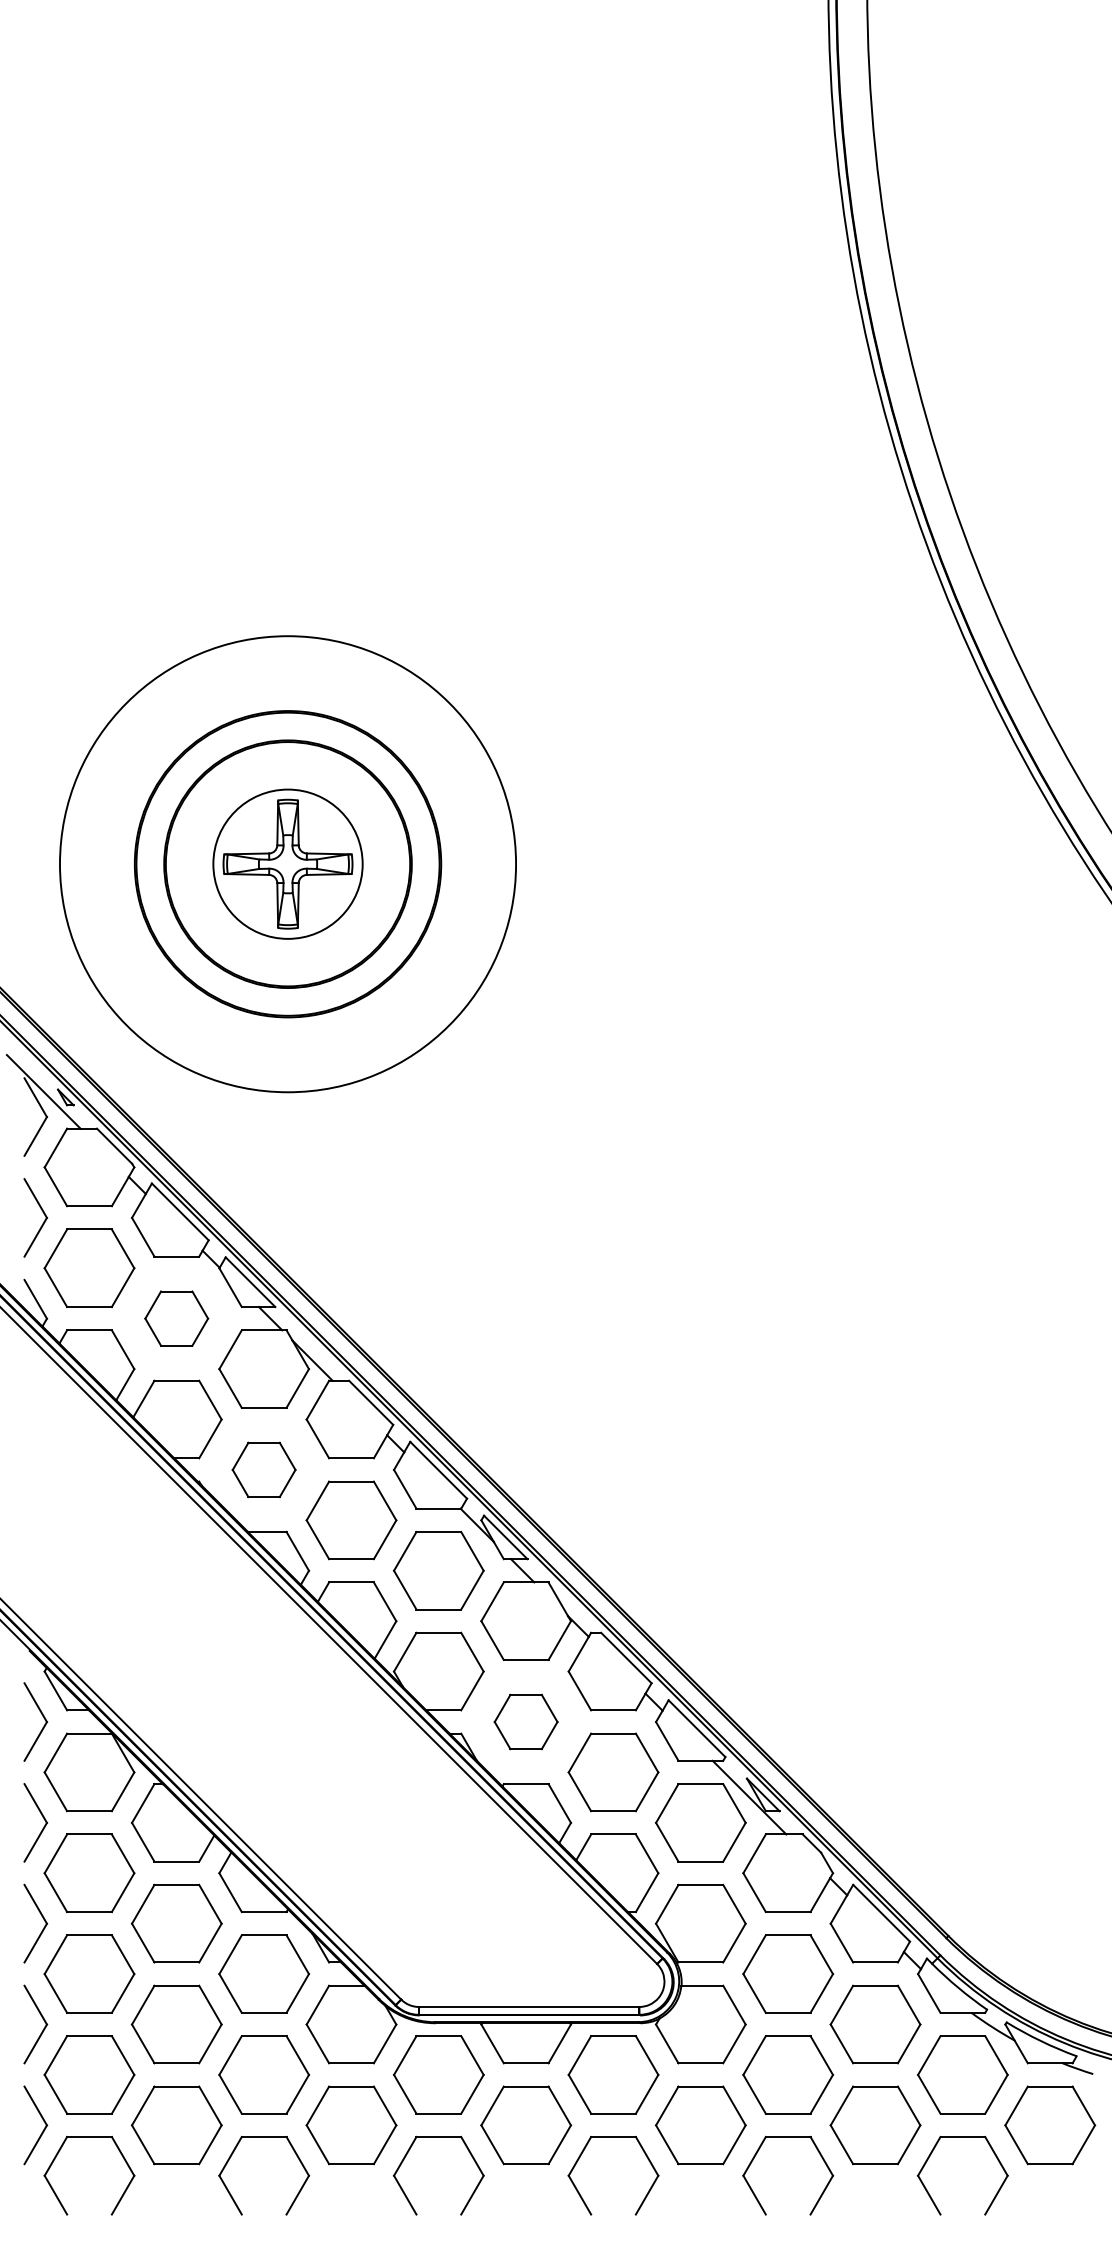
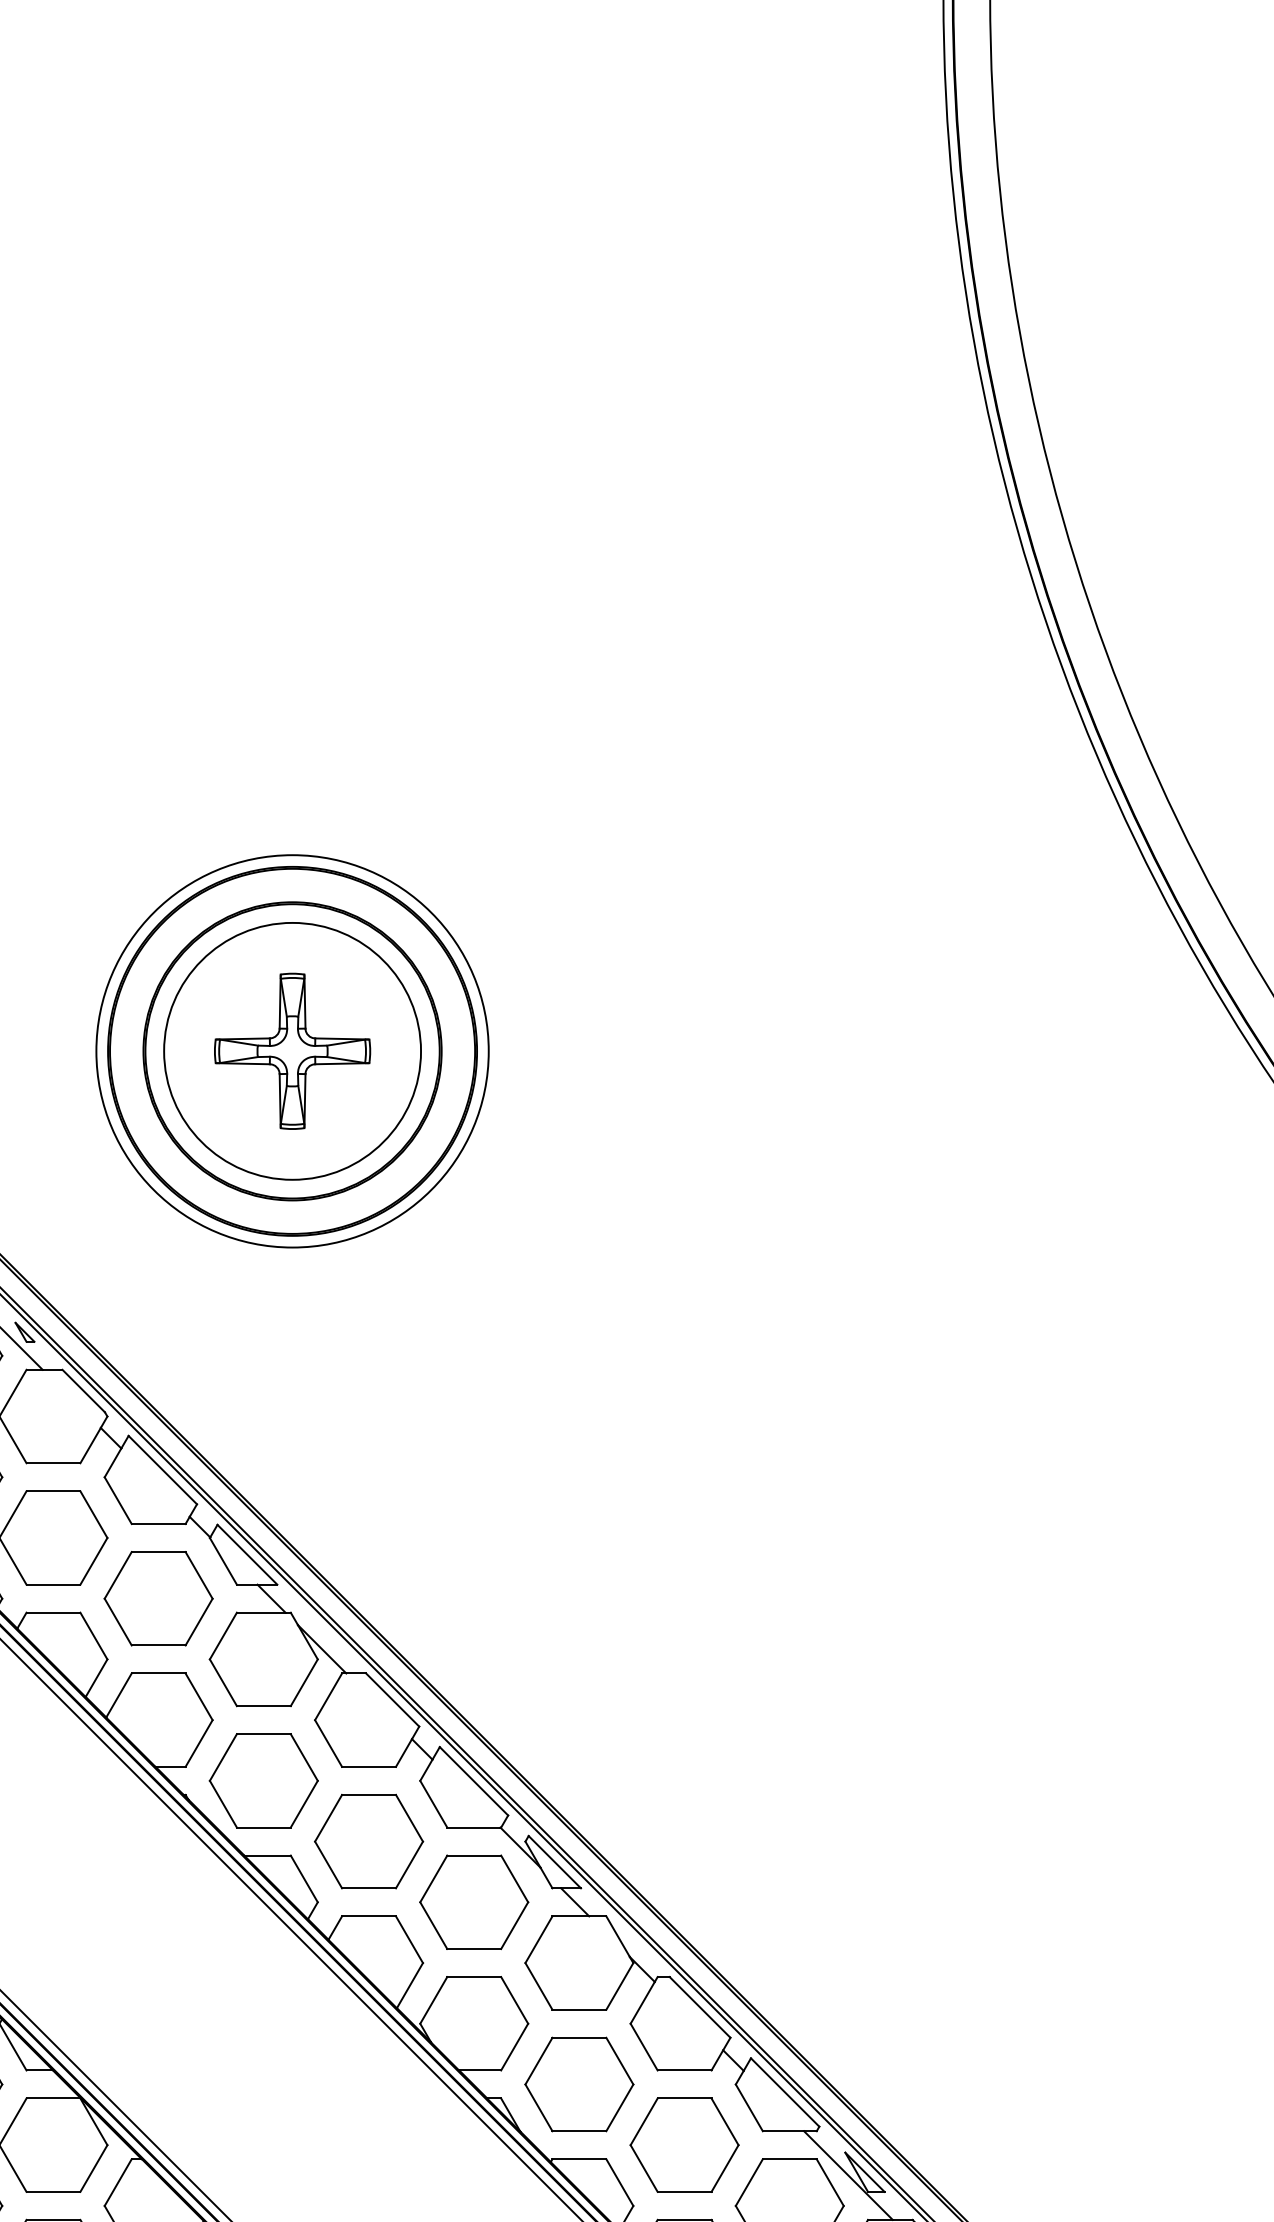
circle: (287, 863) -> (291, 1050), size x1.43
circle: (287, 864) -> (291, 1051), size x0.71
part: (176, 1318) -> (158, 1598), size x1.43
part: (263, 1469) -> (263, 1780), size x1.43
part: (525, 1721) -> (578, 2083), size x1.43

